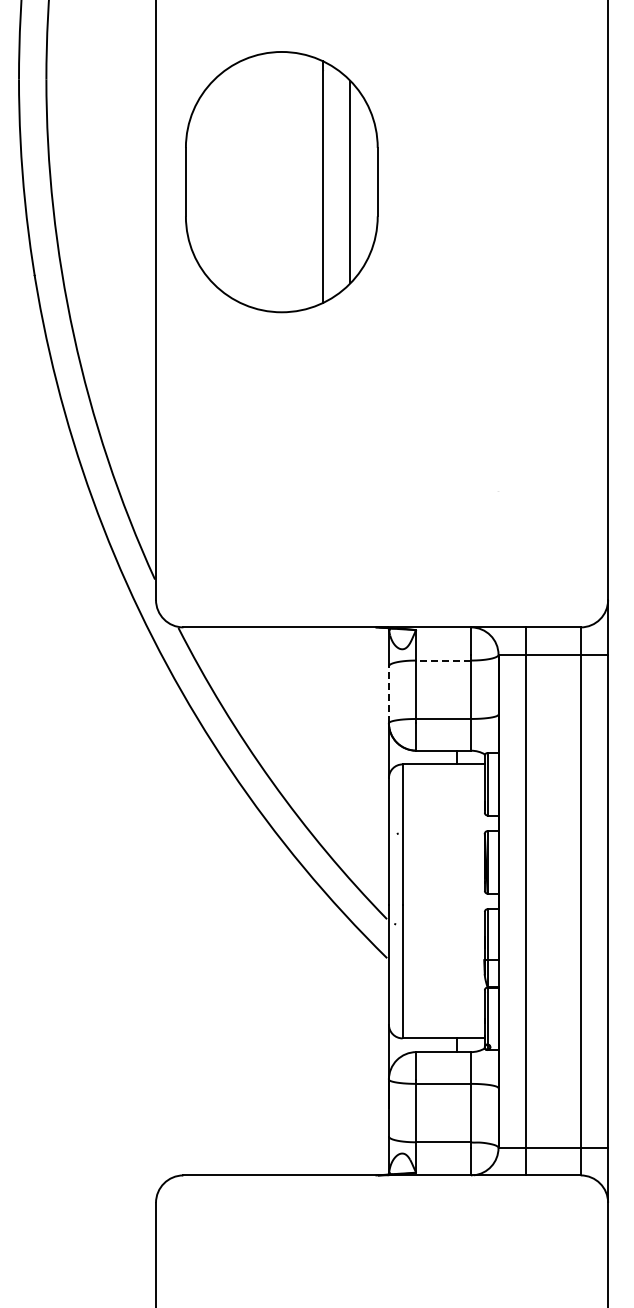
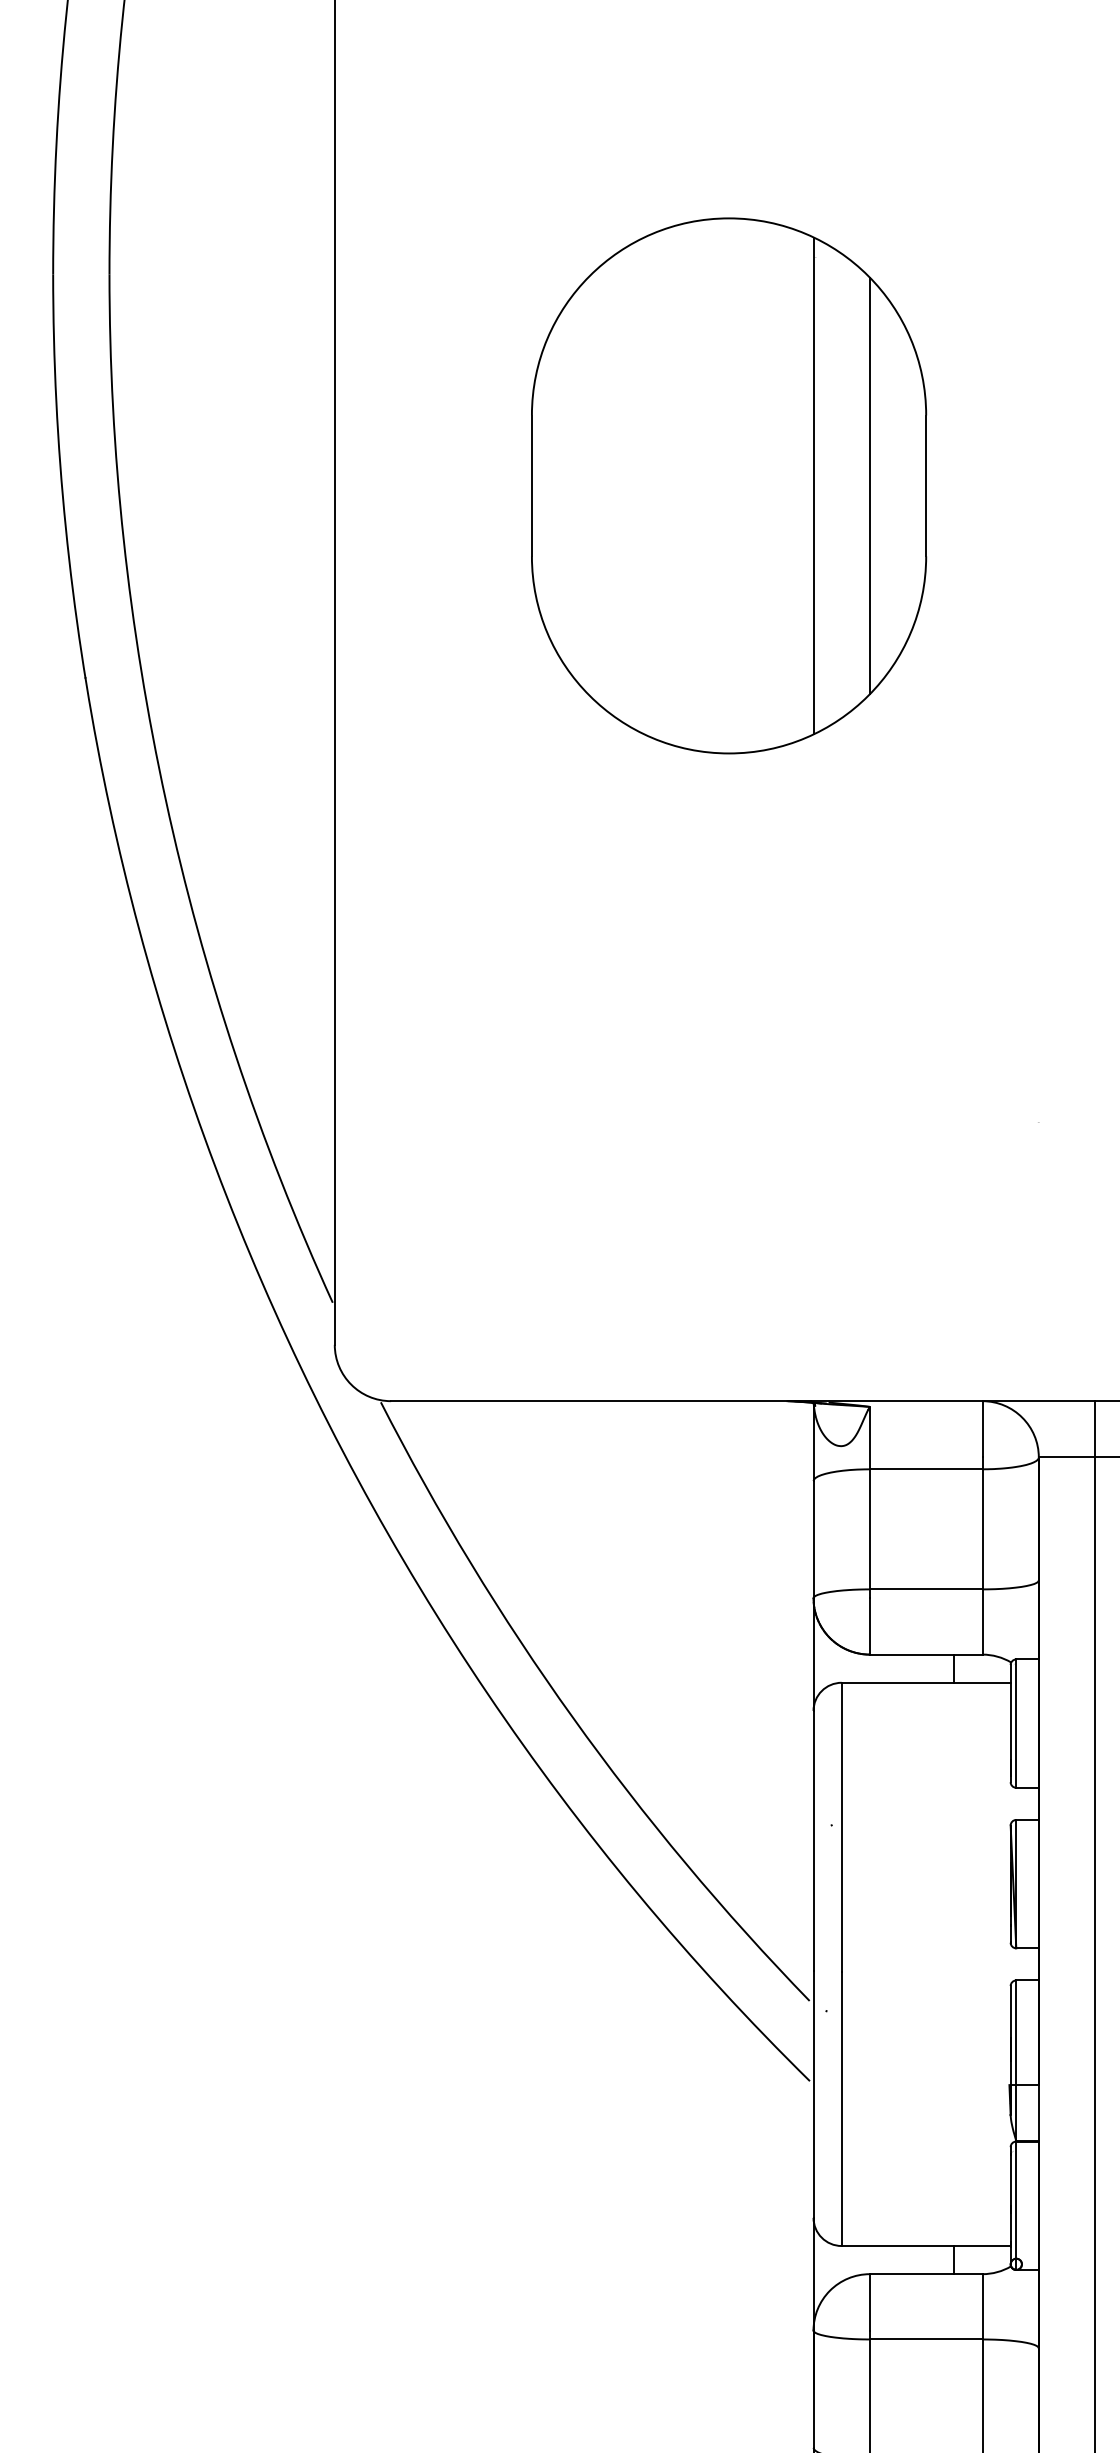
part: (281, 182) -> (728, 486), moved
line: (443, 660) -> (925, 1469), dashed -> solid
line: (388, 694) -> (812, 1539), dashed -> solid

